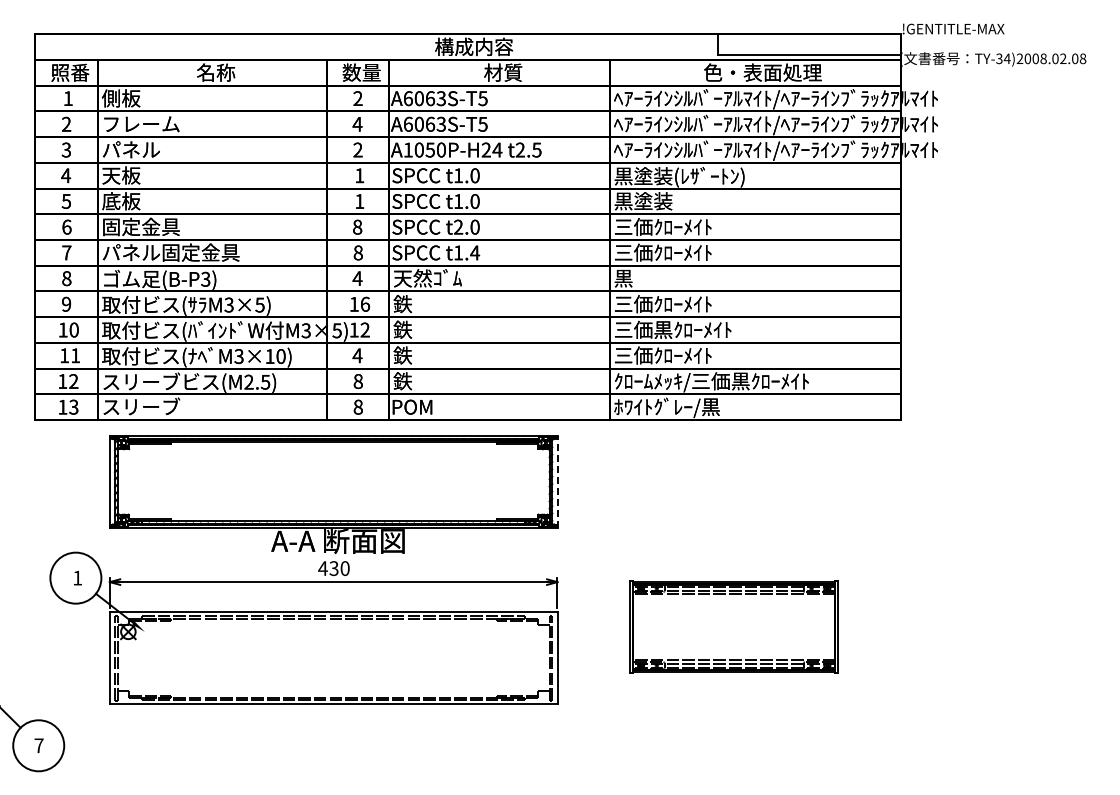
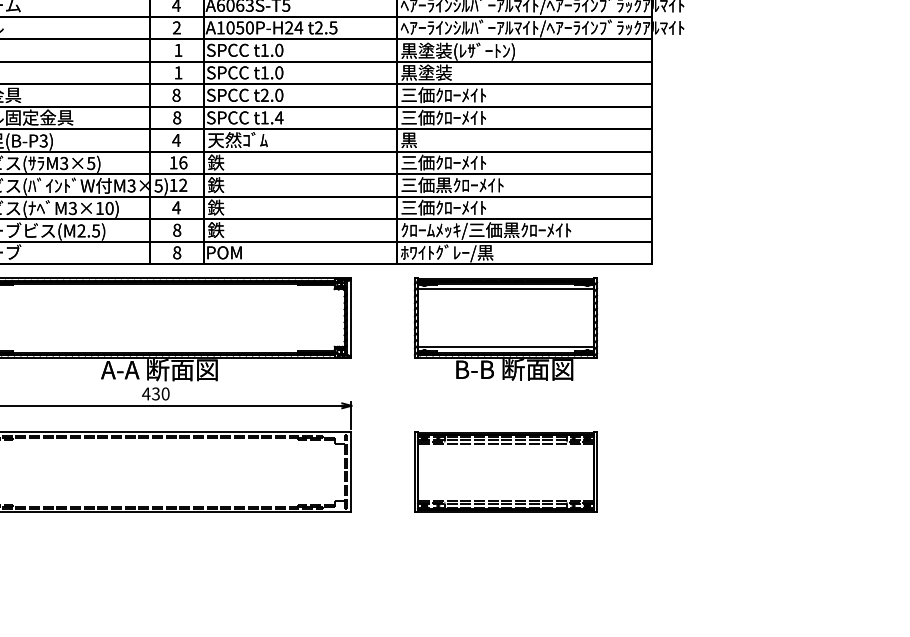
line: (557, 481) -> (351, 317), dashed -> solid
part: (734, 494) -> (506, 329), added
part: (733, 626) -> (505, 471), moved

